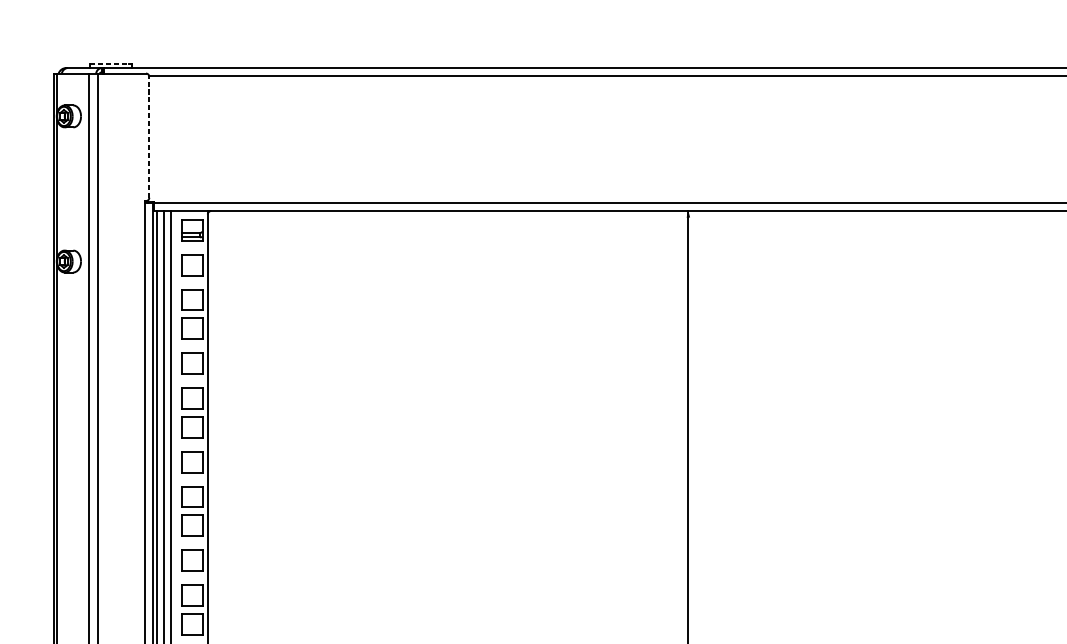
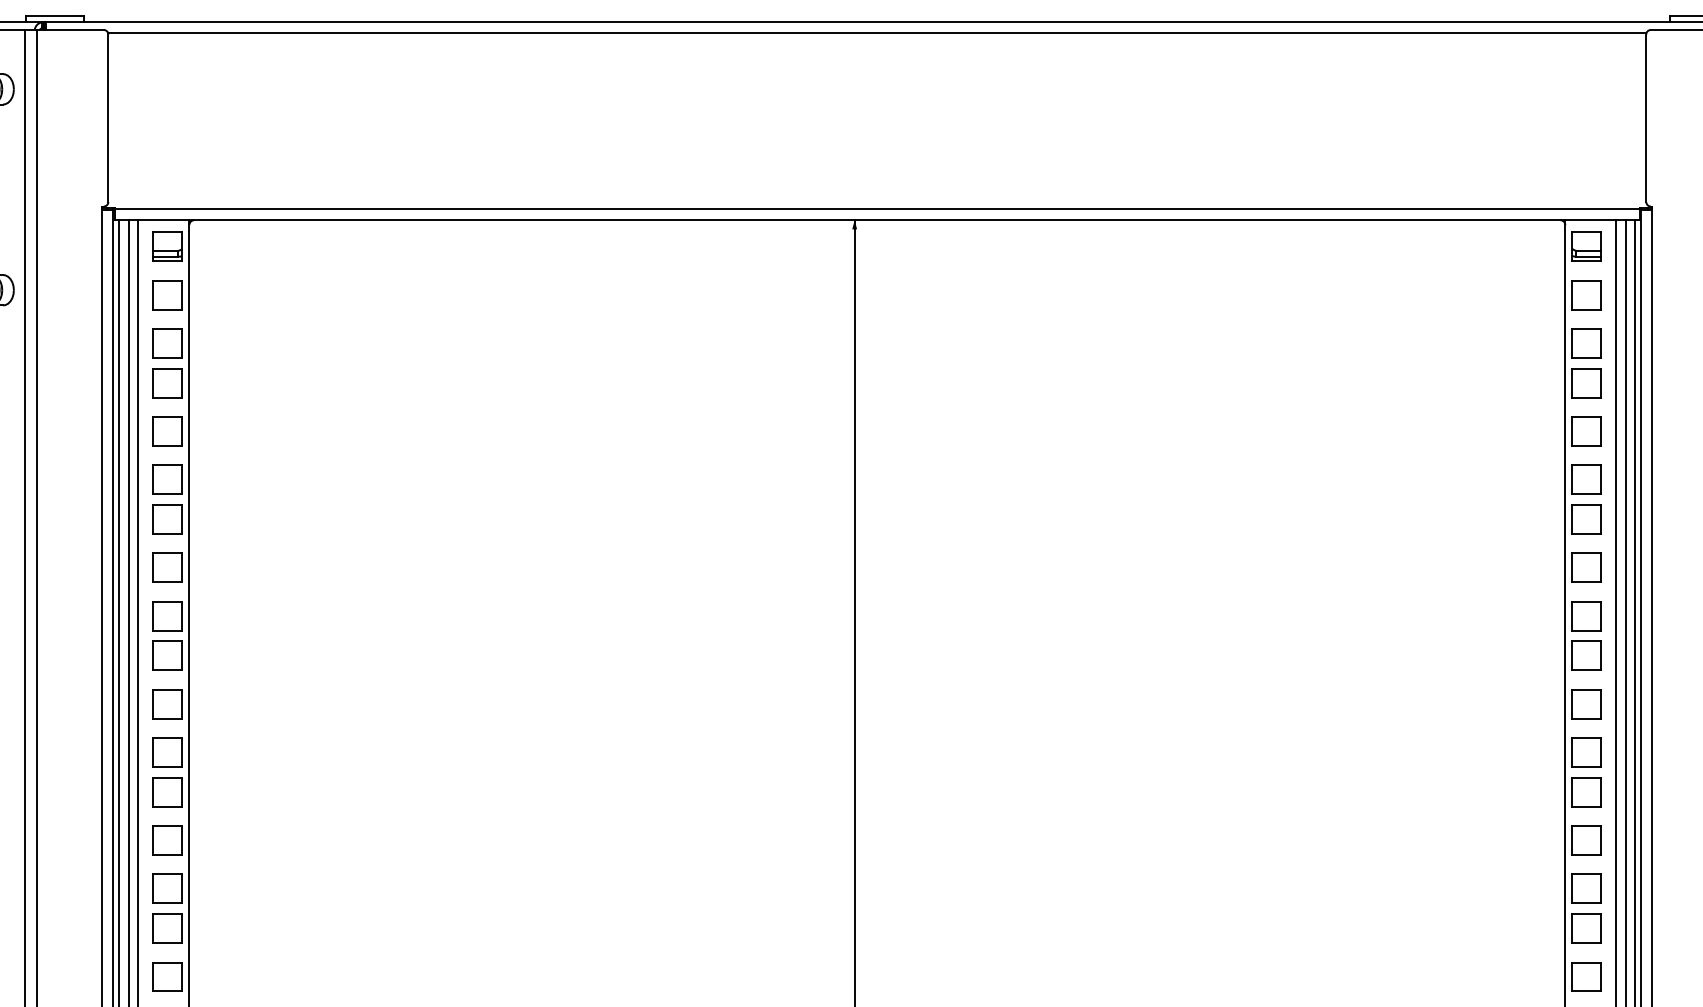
line: (109, 63) -> (53, 16), dashed -> solid
line: (149, 137) -> (108, 118), dashed -> solid

